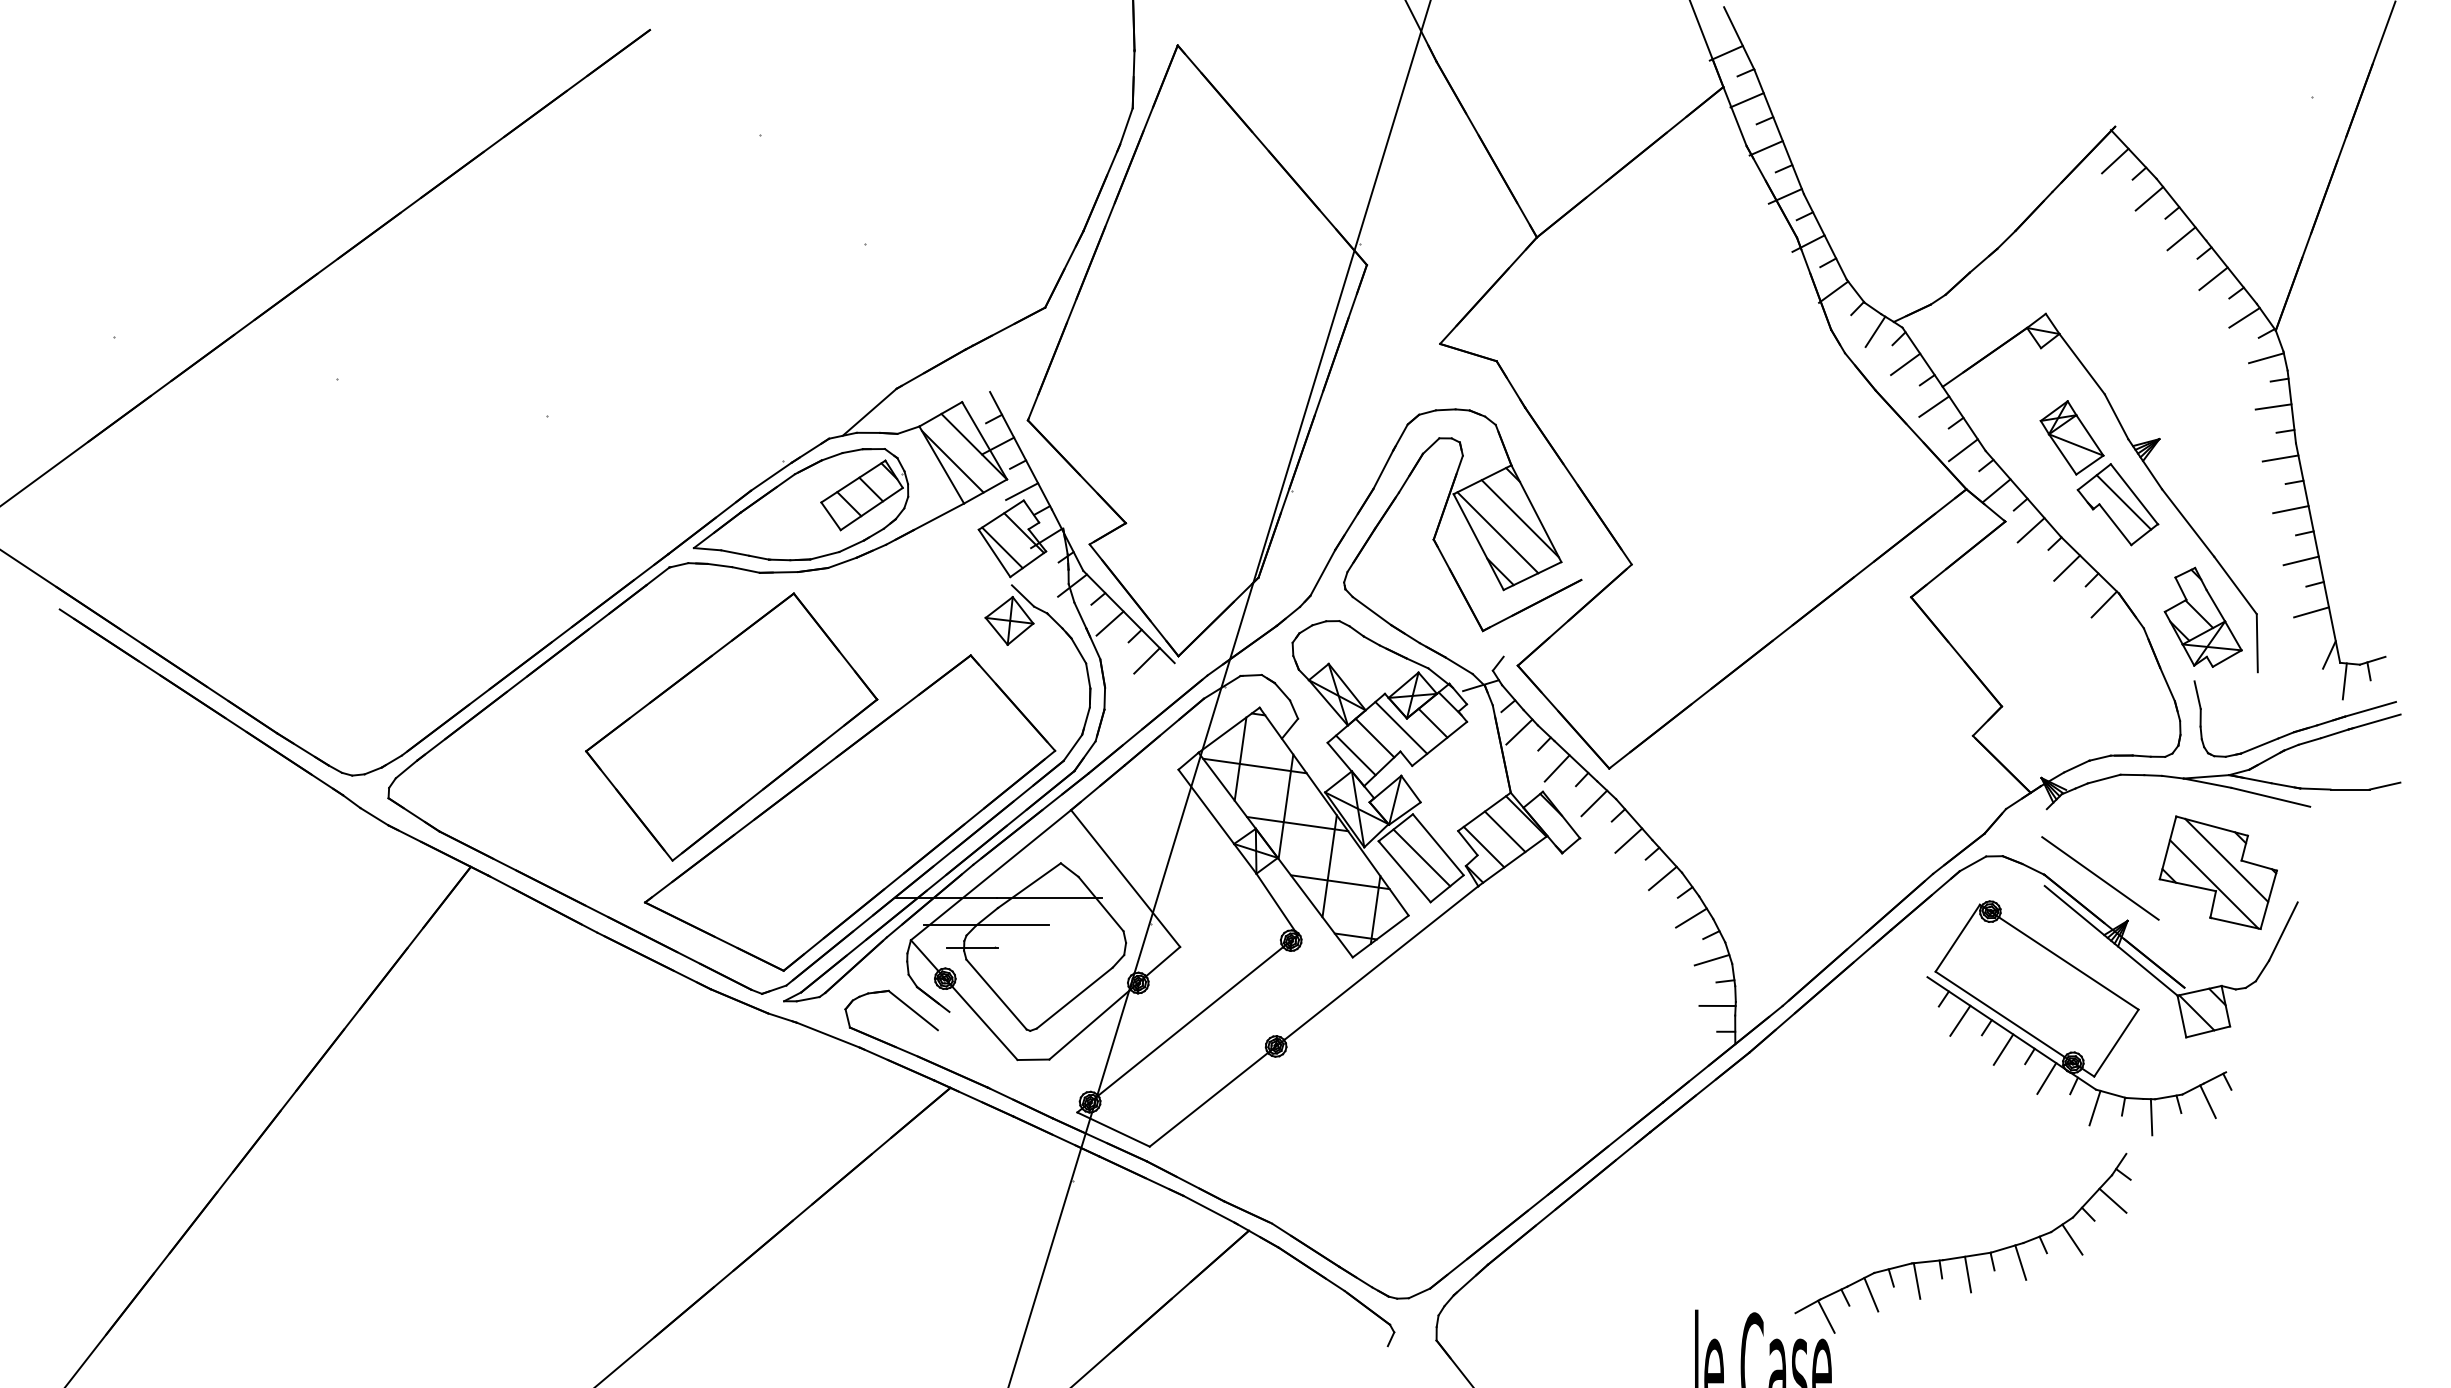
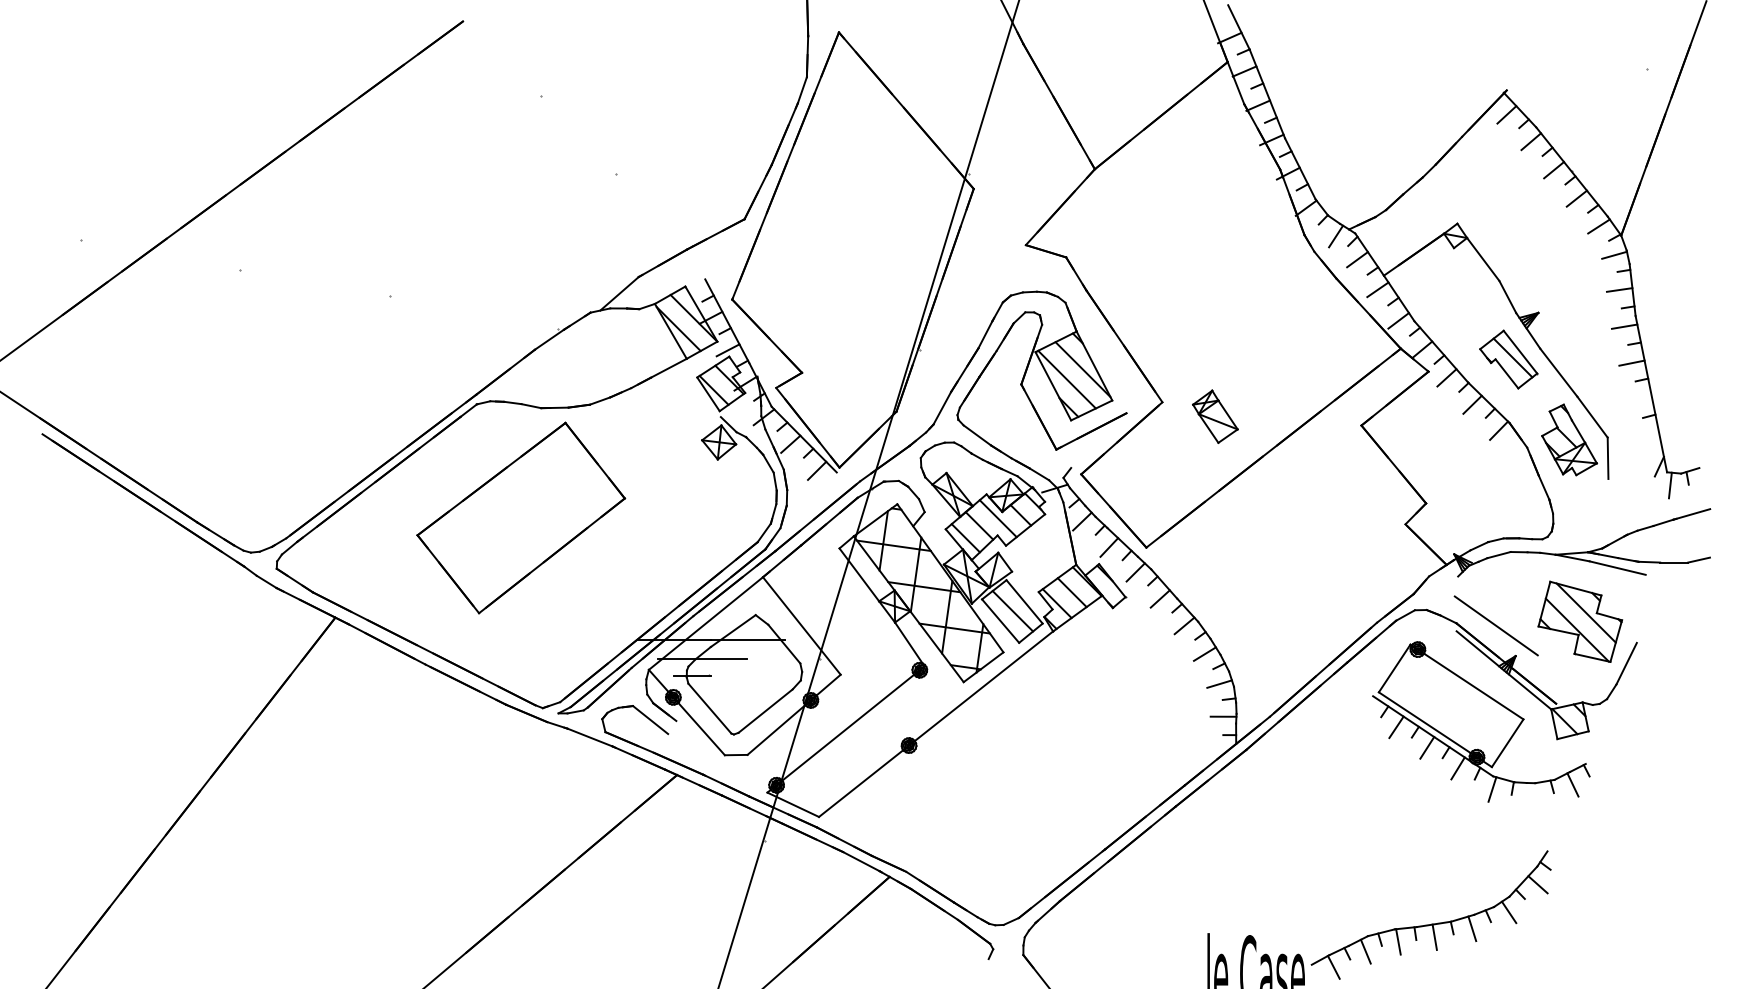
part: (2071, 437) -> (1214, 416), moved
part: (800, 504) -> (570, 359), removed
line: (2300, 560) -> (1638, 399), removed
line: (2311, 612) -> (1646, 436), removed
part: (2298, 729) -> (1637, 519), removed
part: (849, 812) -> (605, 578), removed
line: (2151, 1117) -> (1532, 796), removed
part: (1964, 1255) -> (1432, 923), moved

